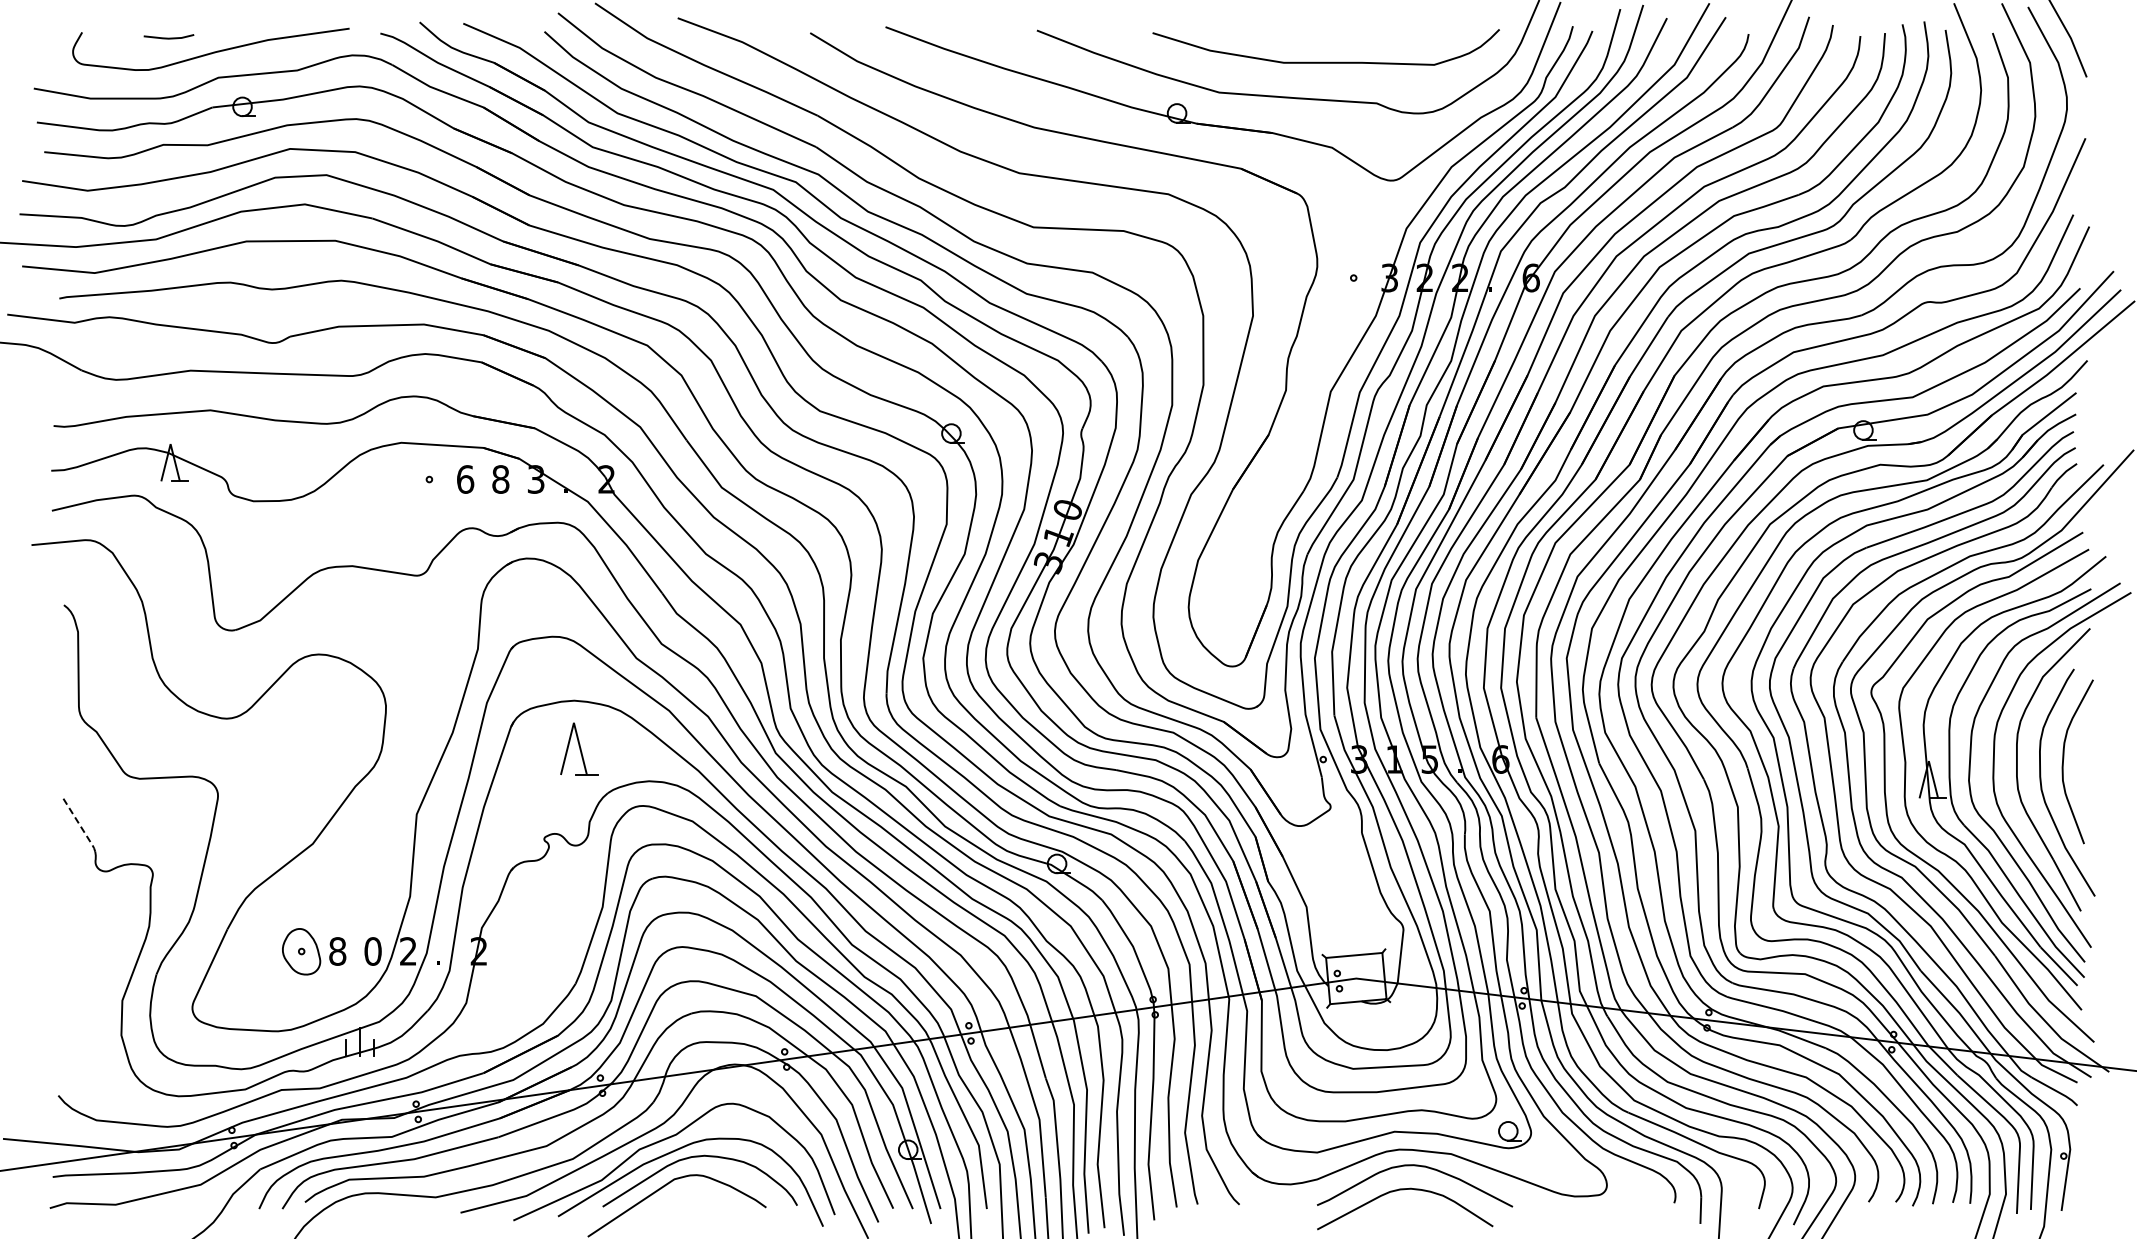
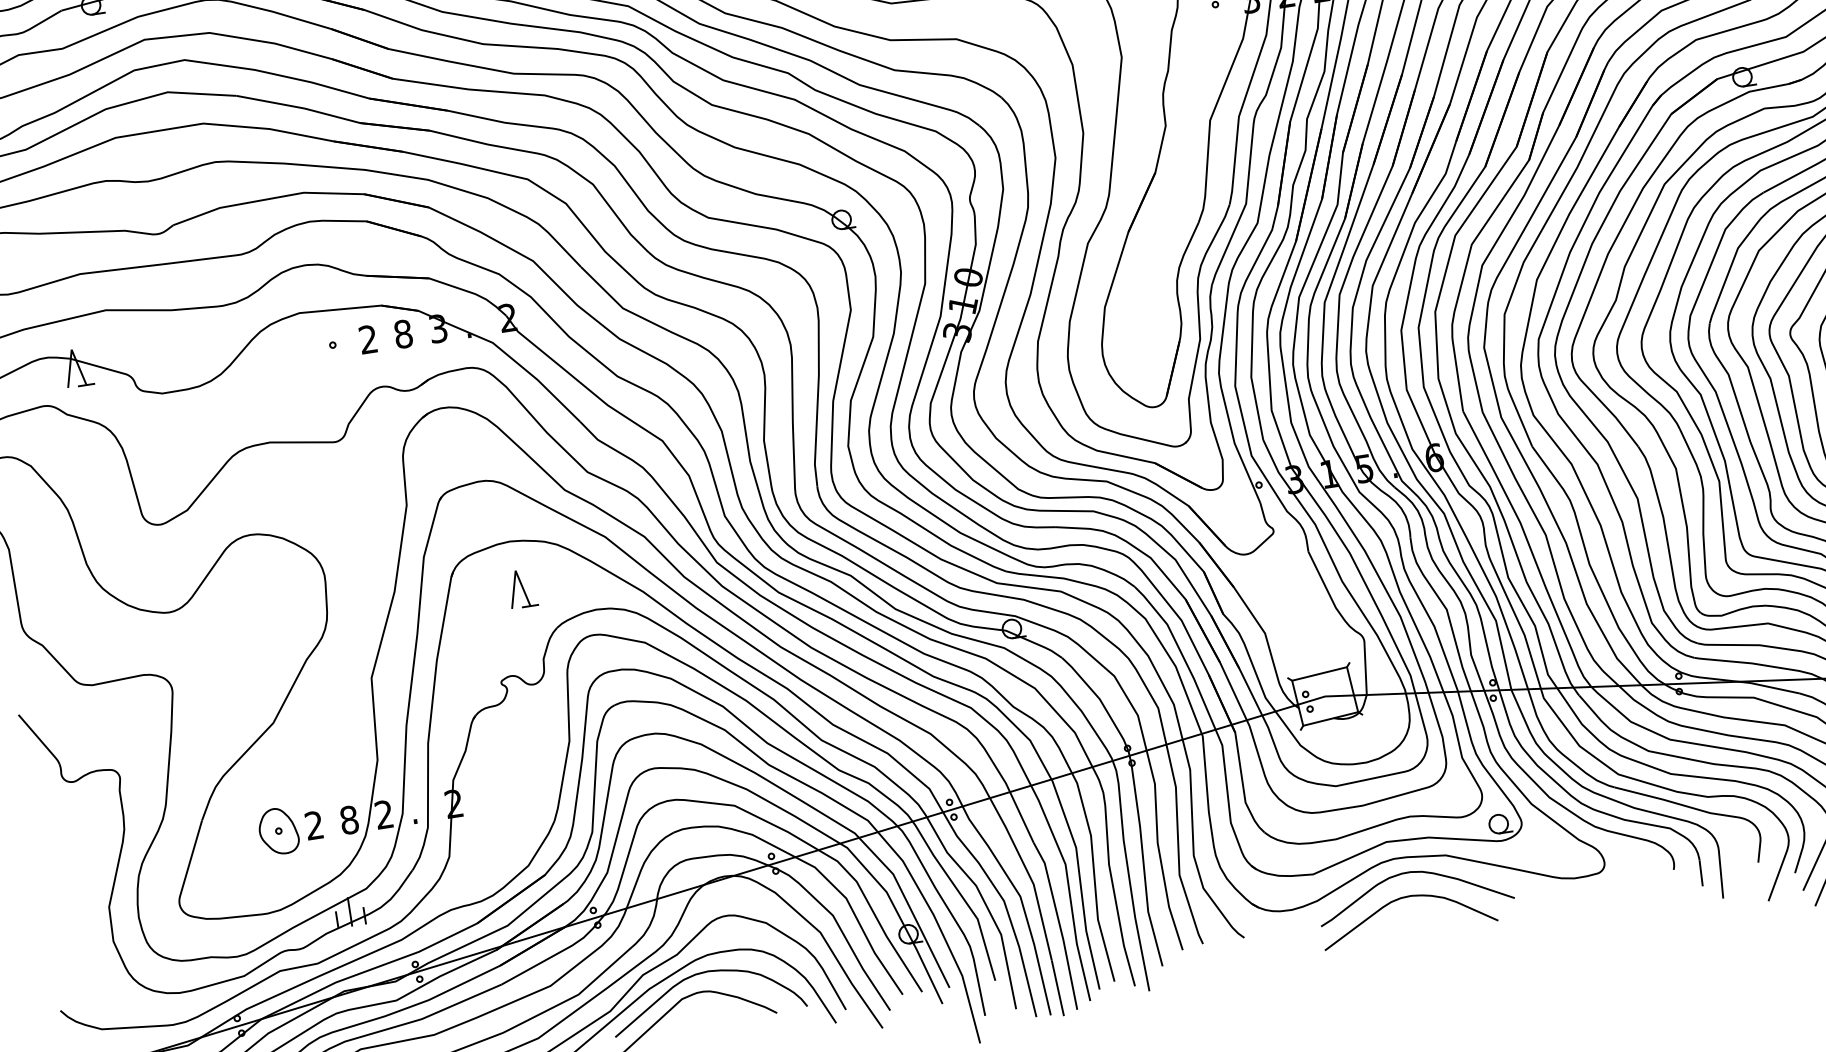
text: (465, 479) -> (368, 339), 6 -> 2
part: (579, 749) -> (522, 588), size x0.71
line: (80, 825) -> (40, 740), dashed -> solid
text: (337, 951) -> (314, 825), 8 -> 2
text: (372, 951) -> (348, 820), 0 -> 8

